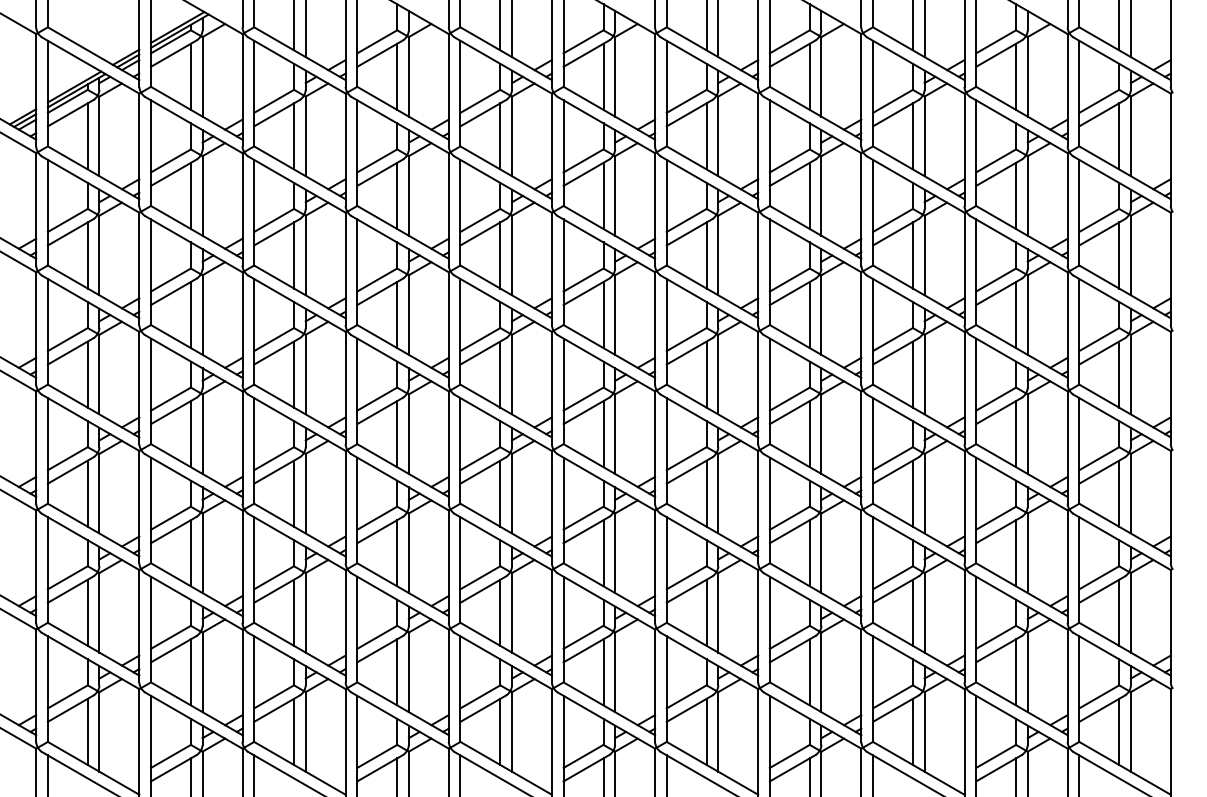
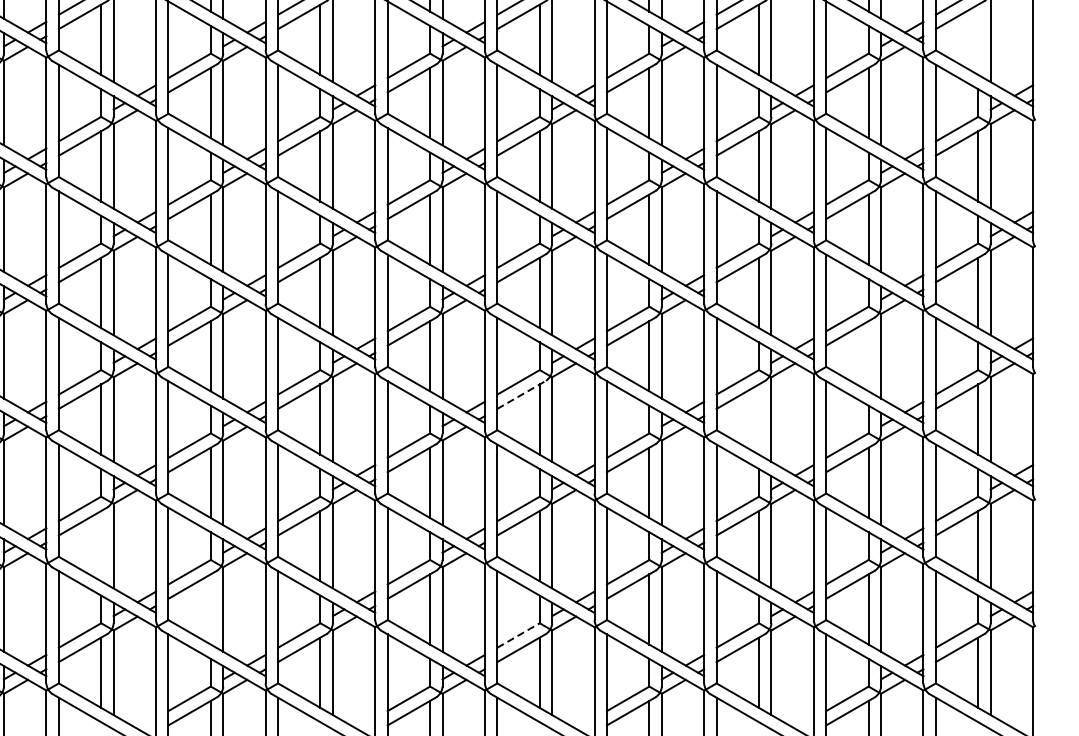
line: (1119, 136) -> (978, 39), removed
line: (1016, 434) -> (869, 356), removed
line: (690, 470) -> (522, 394), solid -> dashed
line: (912, 493) -> (758, 419), removed
line: (294, 612) -> (101, 545), removed
line: (397, 672) -> (211, 609), removed
line: (687, 696) -> (519, 635), solid -> dashed

